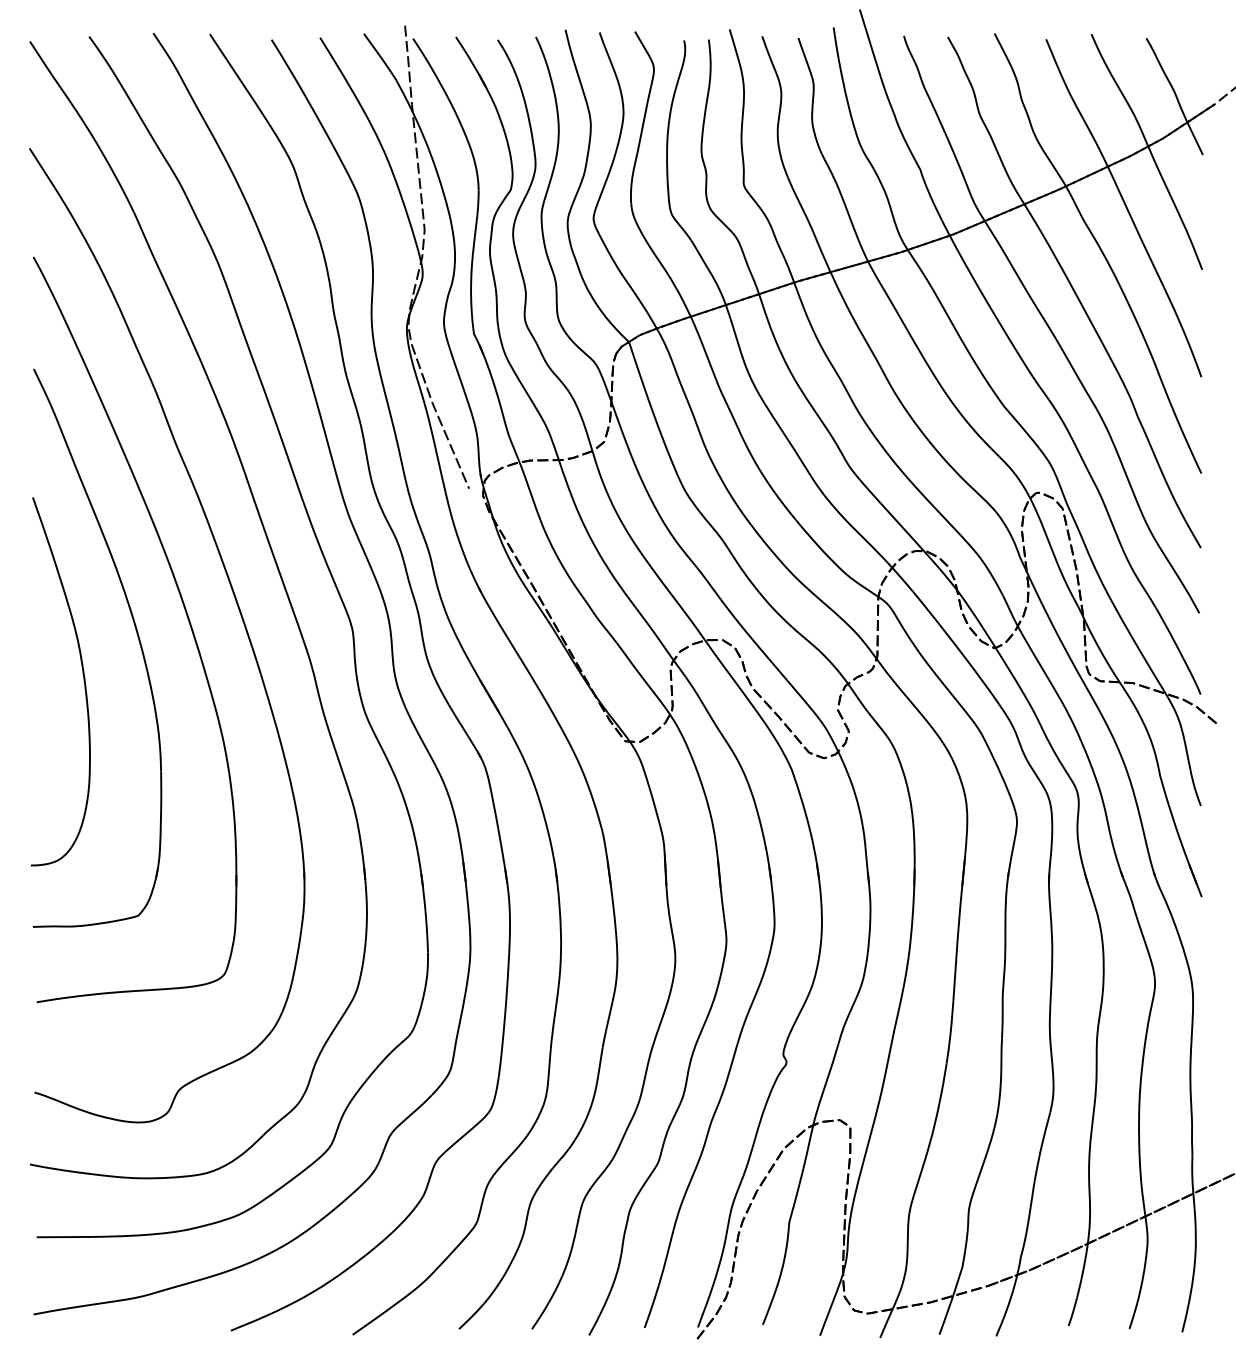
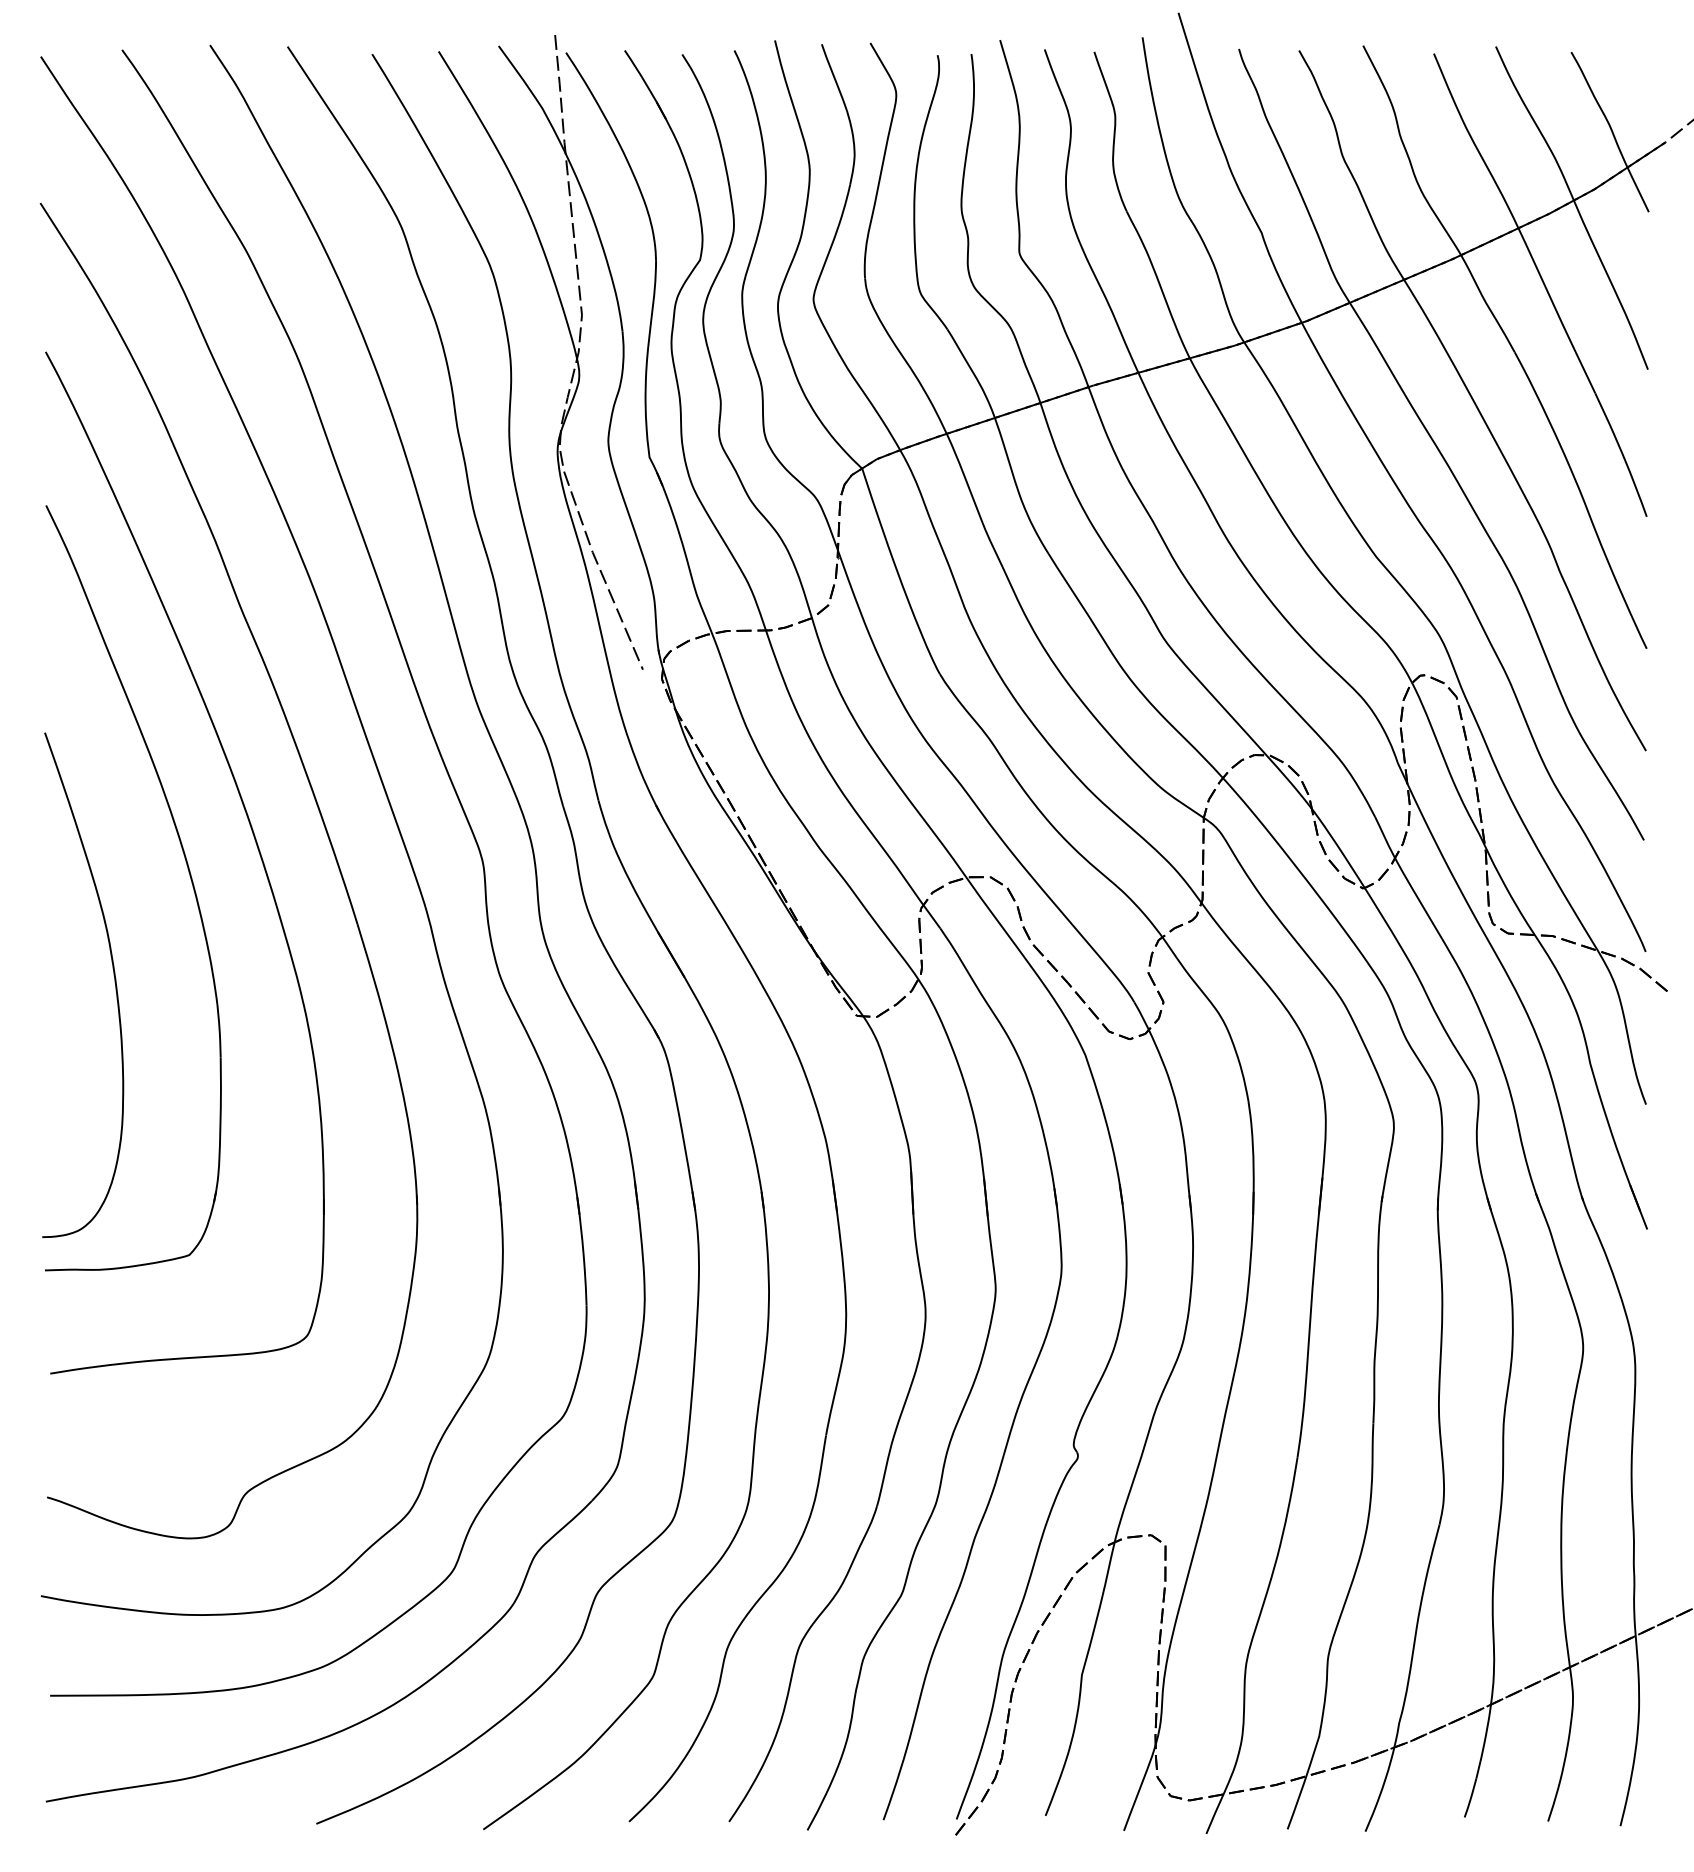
curve: (83, 679) -> (114, 982), moved

